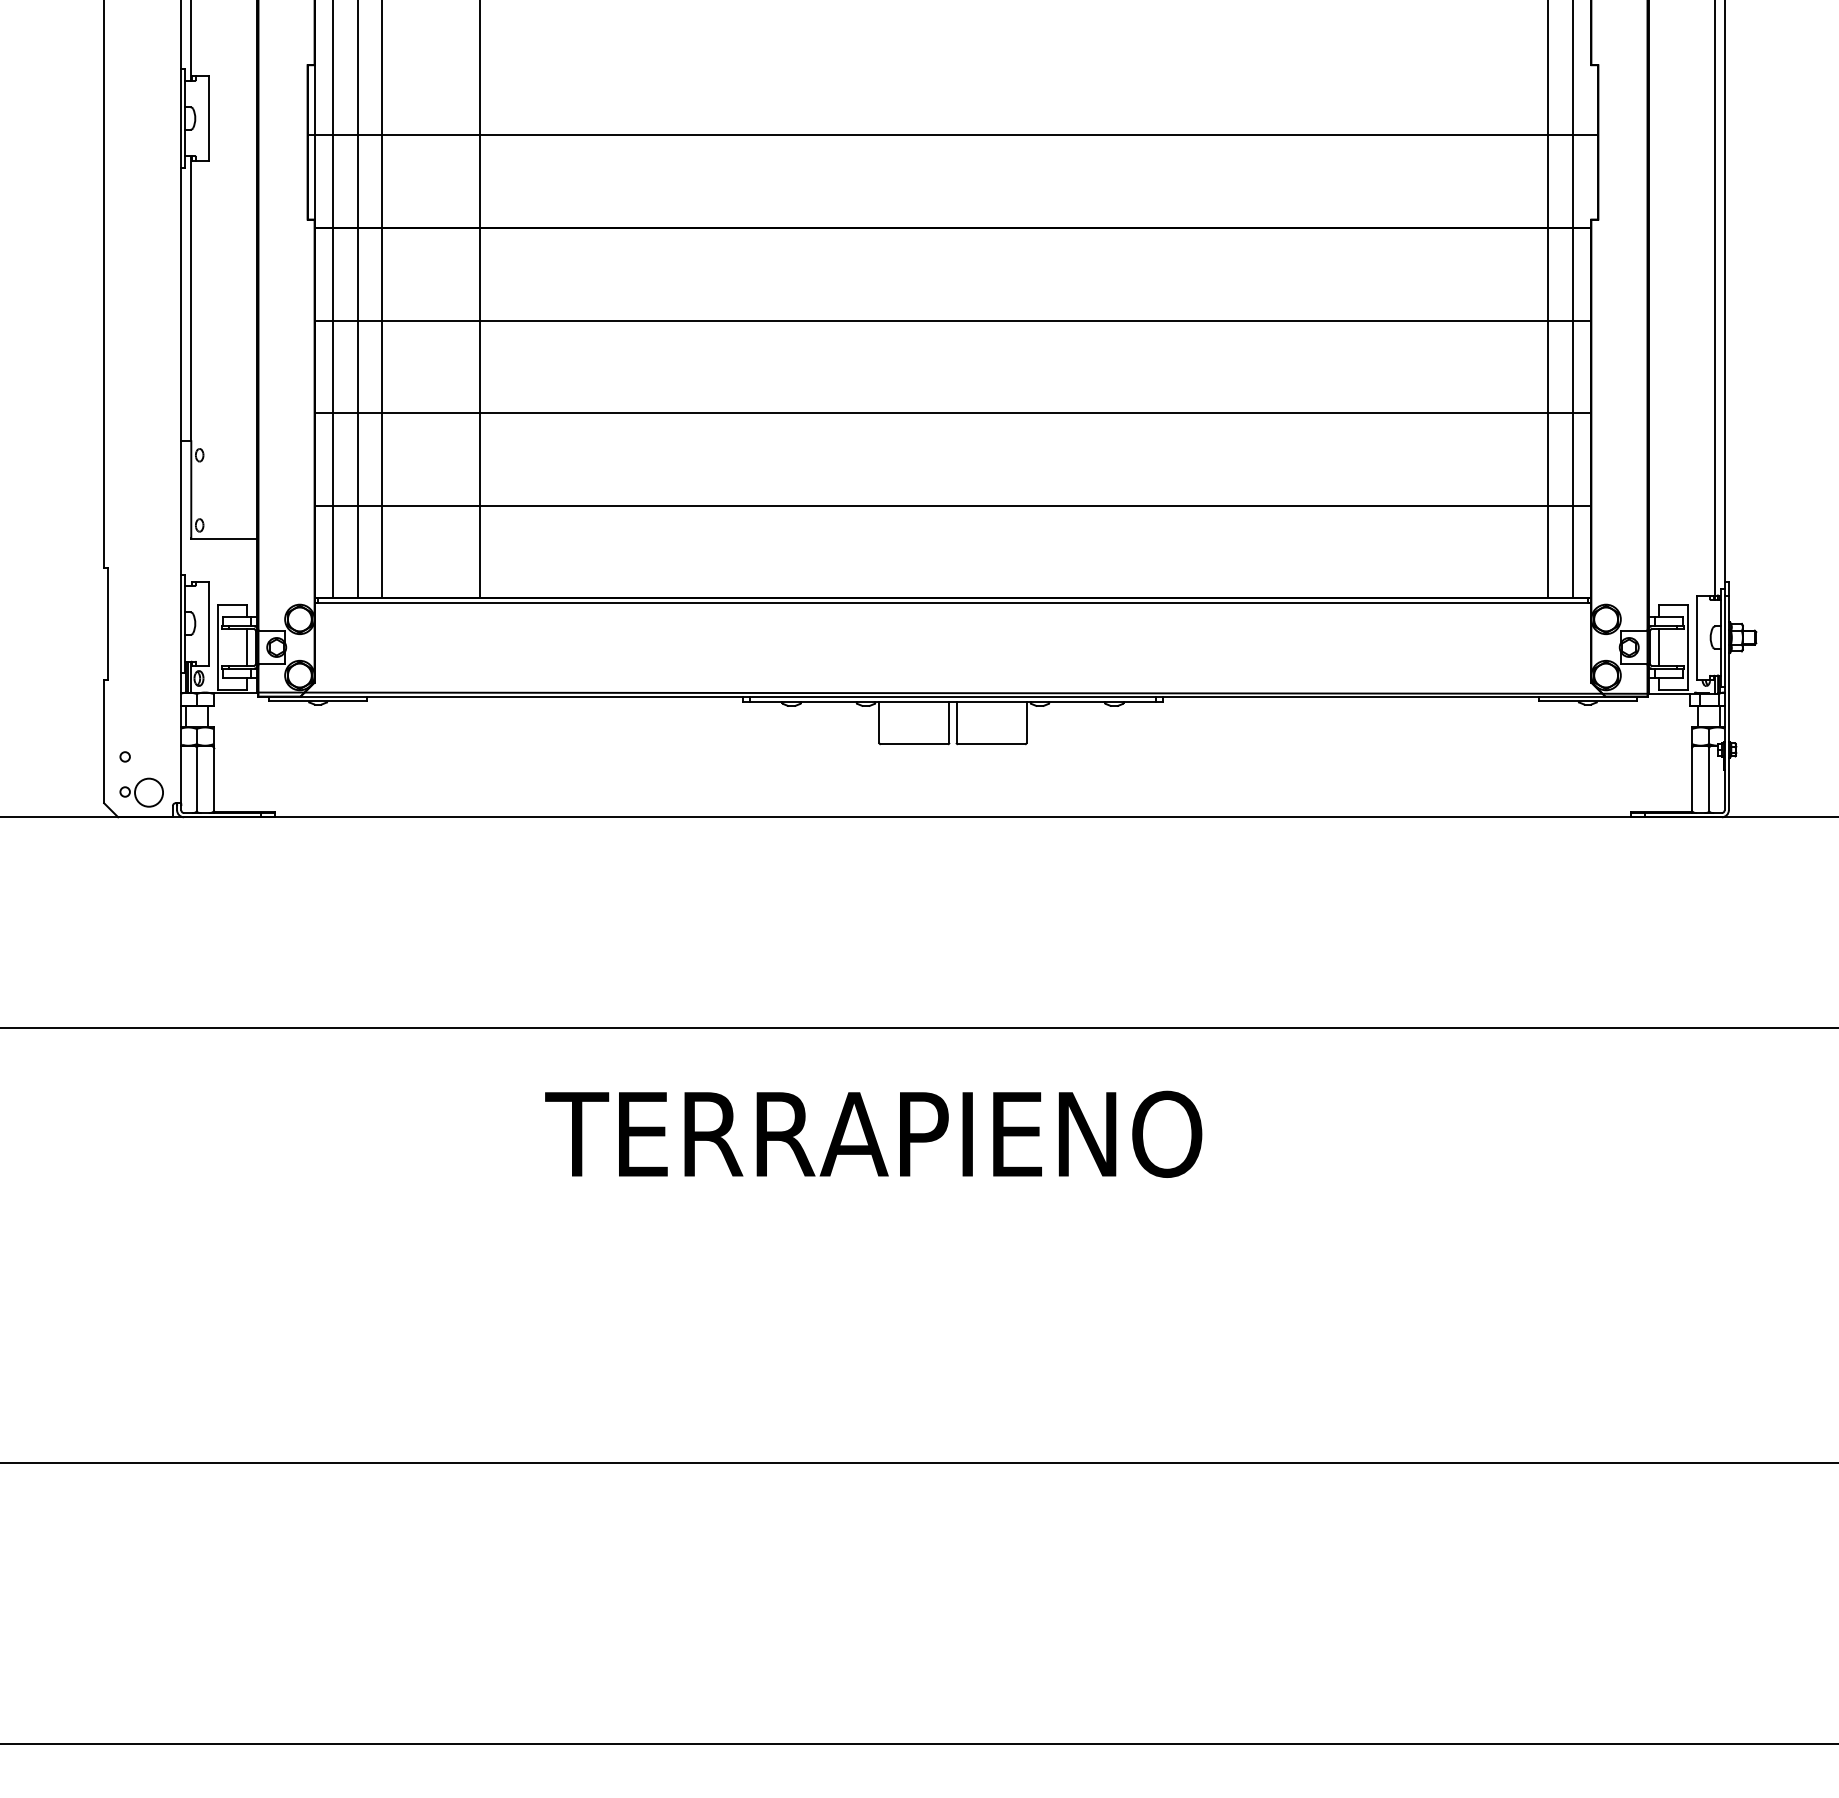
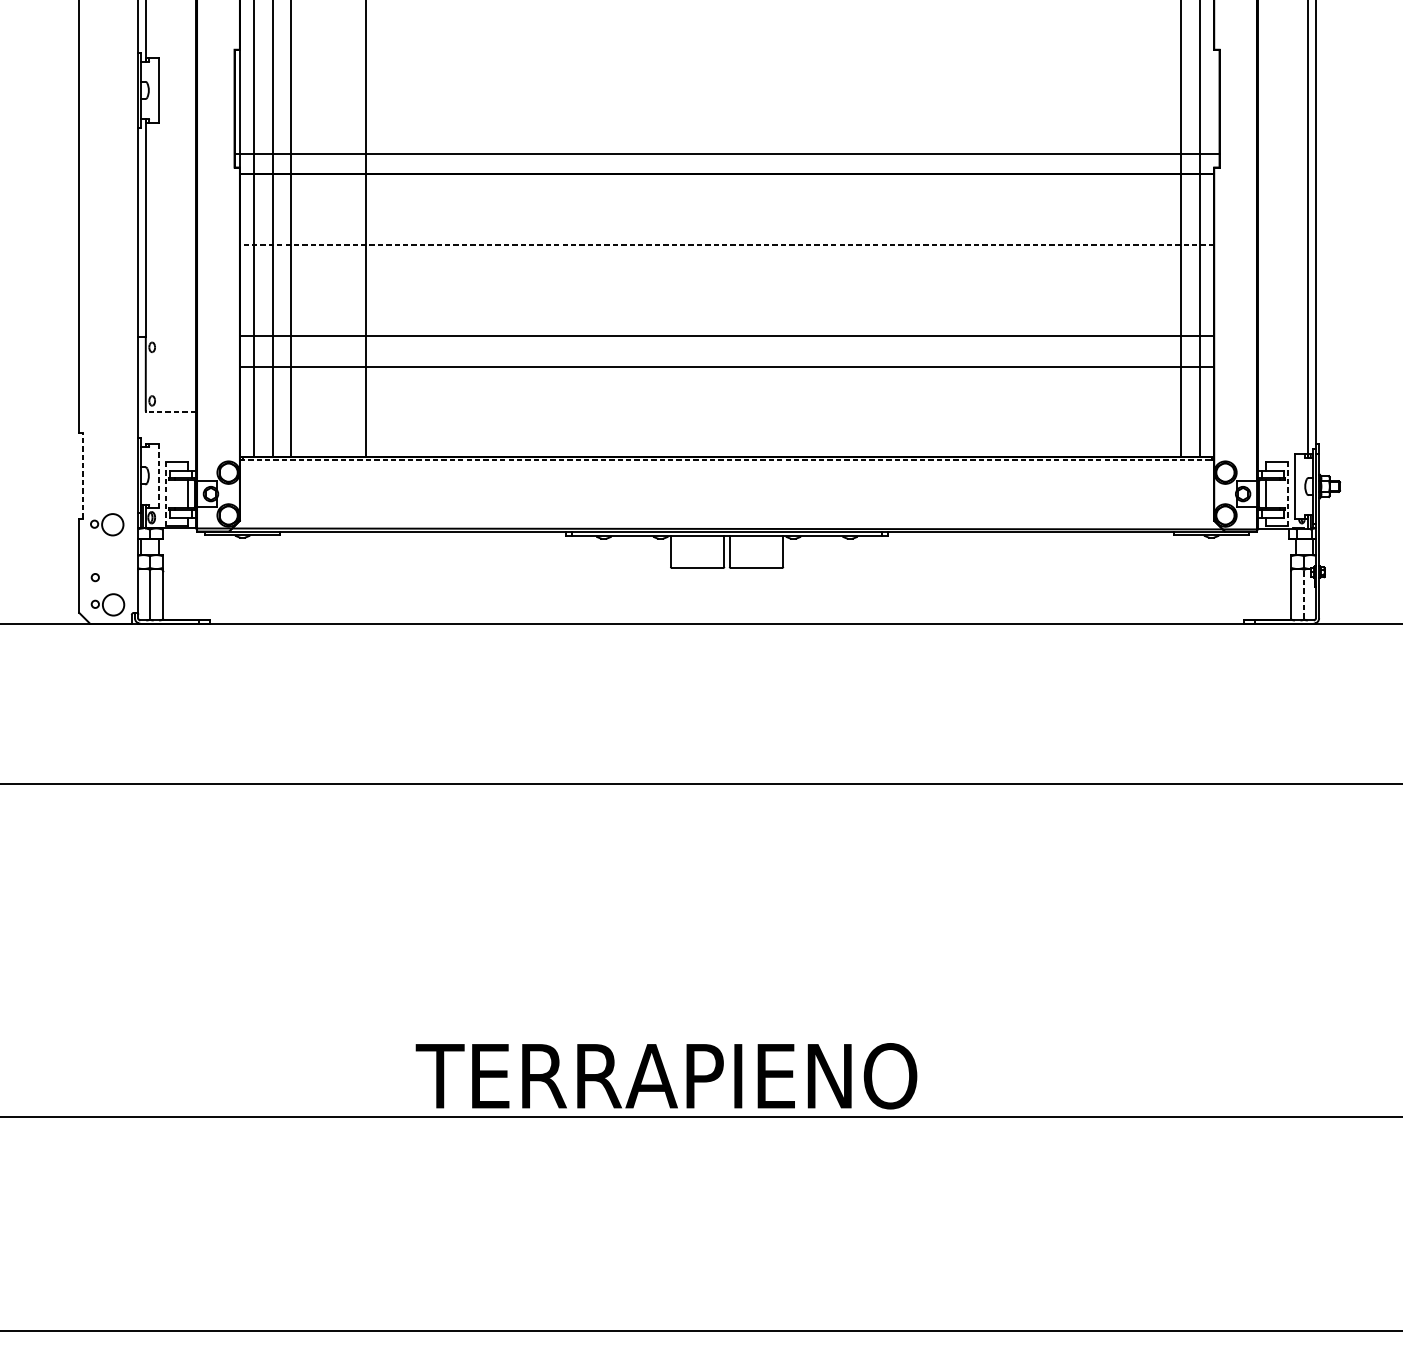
line: (952, 135) -> (726, 154), moved
line: (952, 320) -> (726, 244), solid -> dashed
line: (952, 413) -> (726, 367), moved
line: (952, 505) -> (726, 335), moved
line: (224, 539) -> (171, 411), solid -> dashed
line: (953, 602) -> (727, 459), solid -> dashed
line: (108, 623) -> (82, 475), solid -> dashed
line: (209, 623) -> (159, 475), solid -> dashed
line: (217, 647) -> (165, 494), solid -> dashed
line: (1688, 647) -> (1288, 494), solid -> dashed
part: (140, 687) -> (107, 524), added
line: (1709, 779) -> (1304, 594), solid -> dashed
text: (873, 1133) -> (666, 1075), moved

